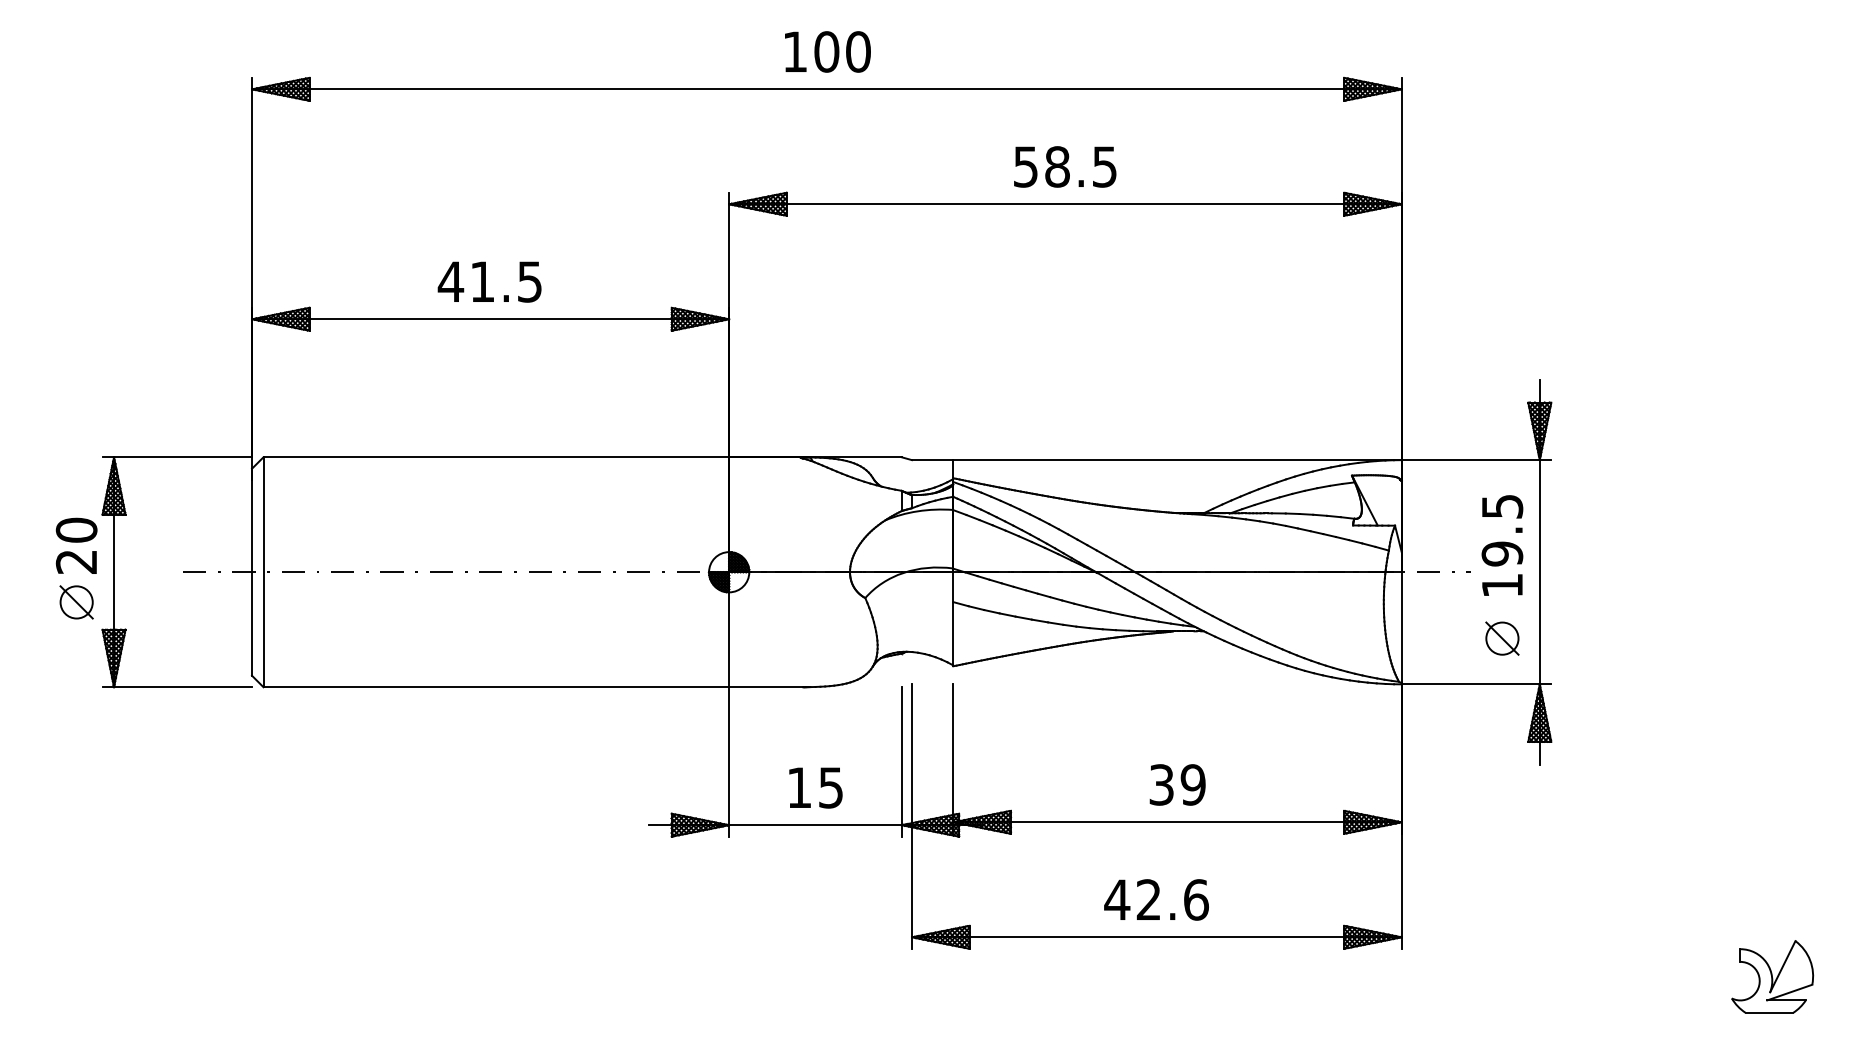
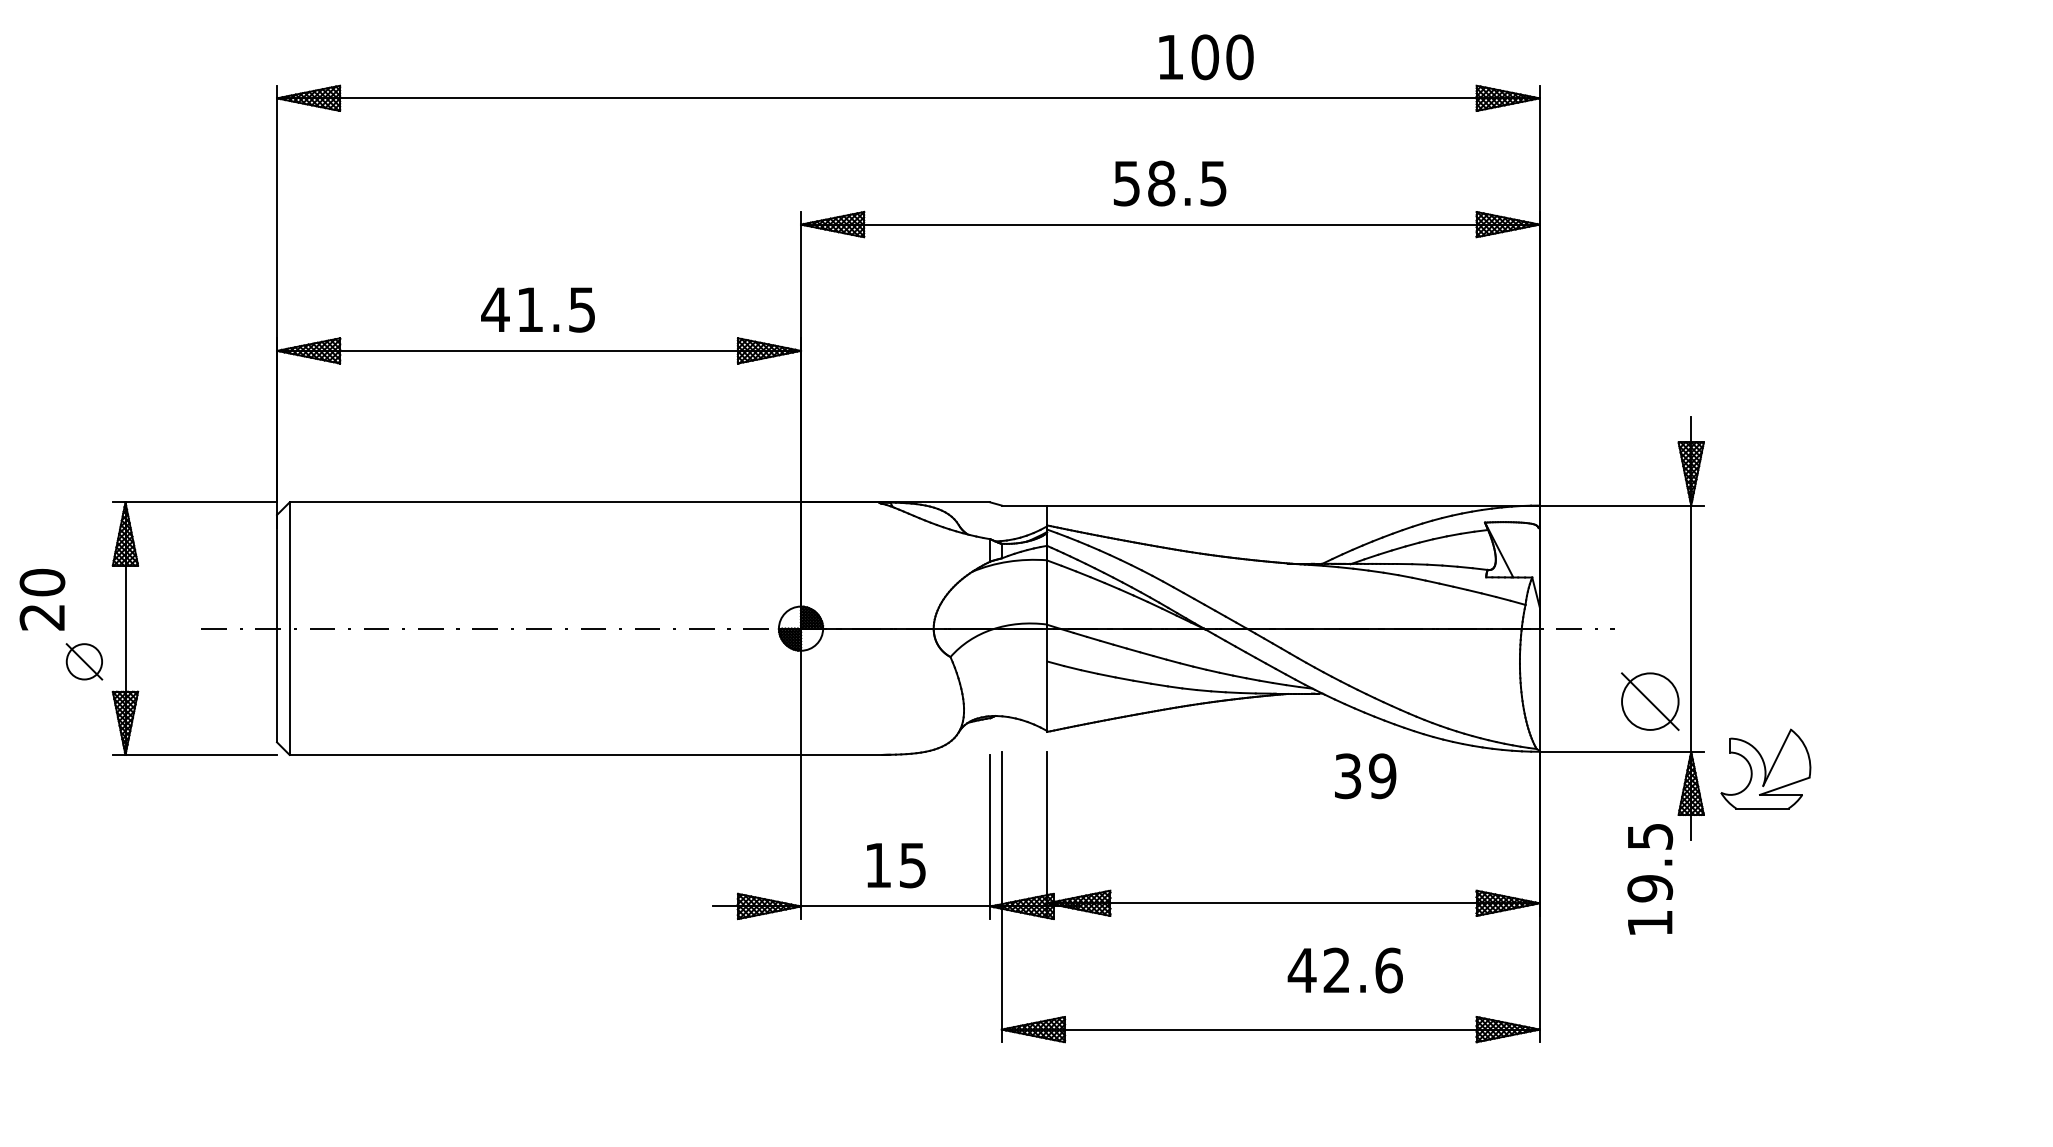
text: (827, 52) -> (1206, 57), moved
text: (76, 545) -> (42, 599), moved
text: (1502, 545) -> (1650, 879), moved
part: (1501, 638) -> (1649, 701), size x1.6
text: (1177, 785) -> (1365, 776), moved
text: (1155, 899) -> (1344, 970), moved
part: (1772, 976) -> (1765, 768), moved

